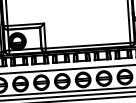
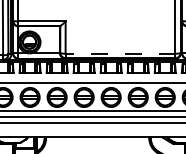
line: (88, 45) -> (120, 53), solid -> dashed

